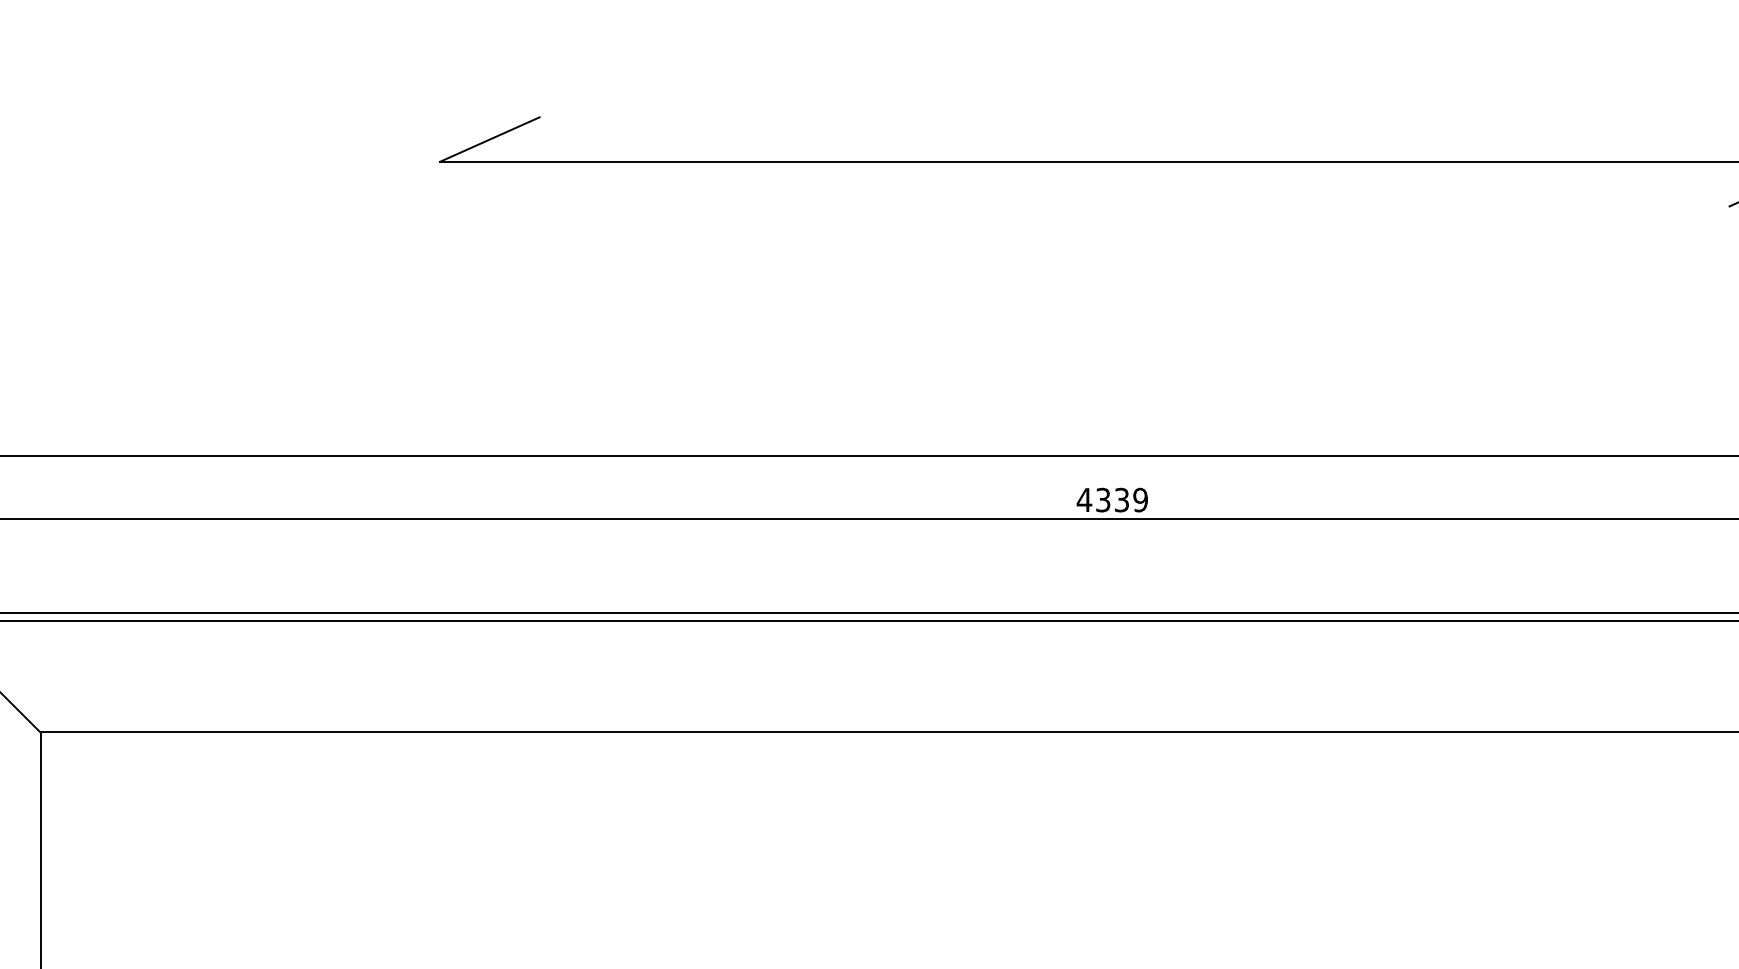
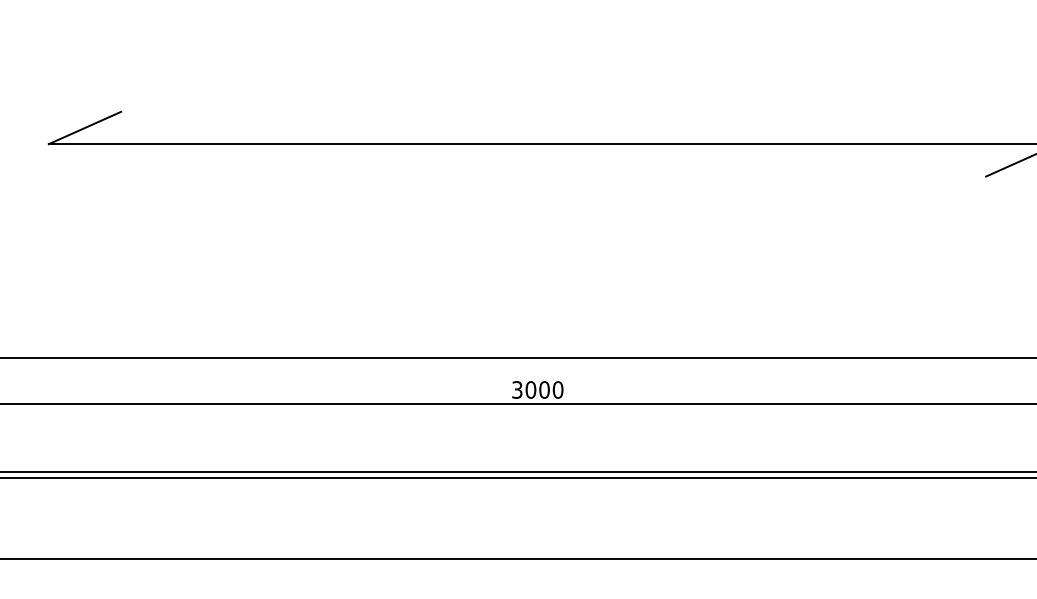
text: (1112, 499) -> (537, 389), 4339 -> 3000

